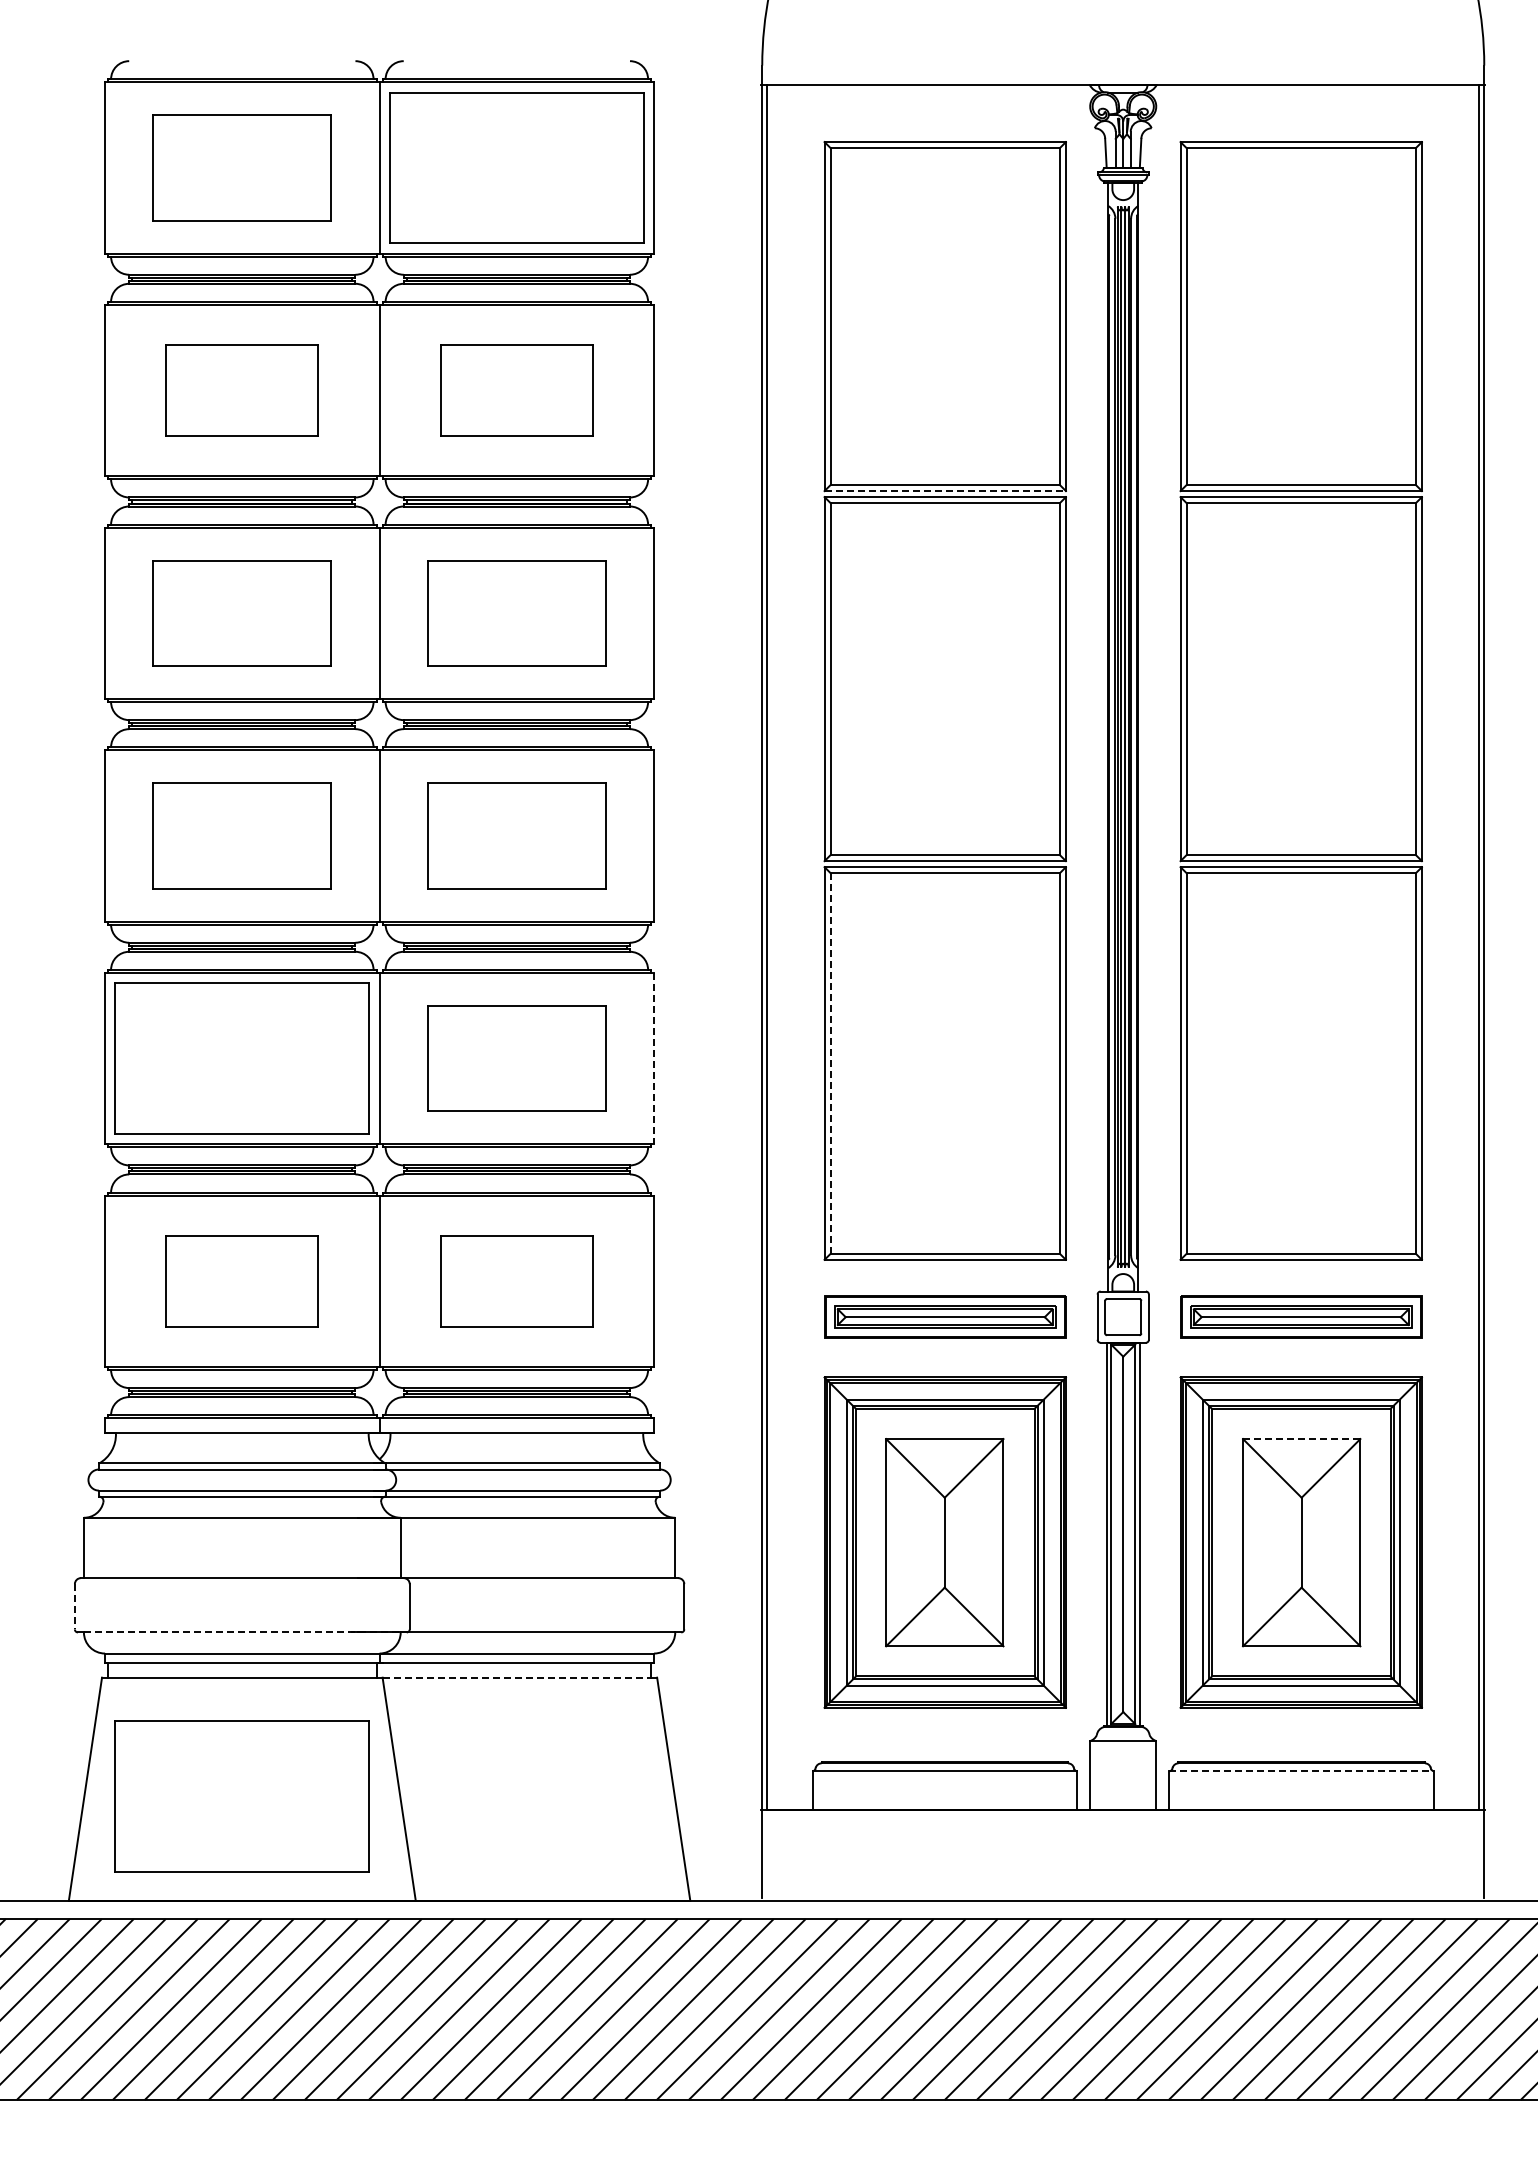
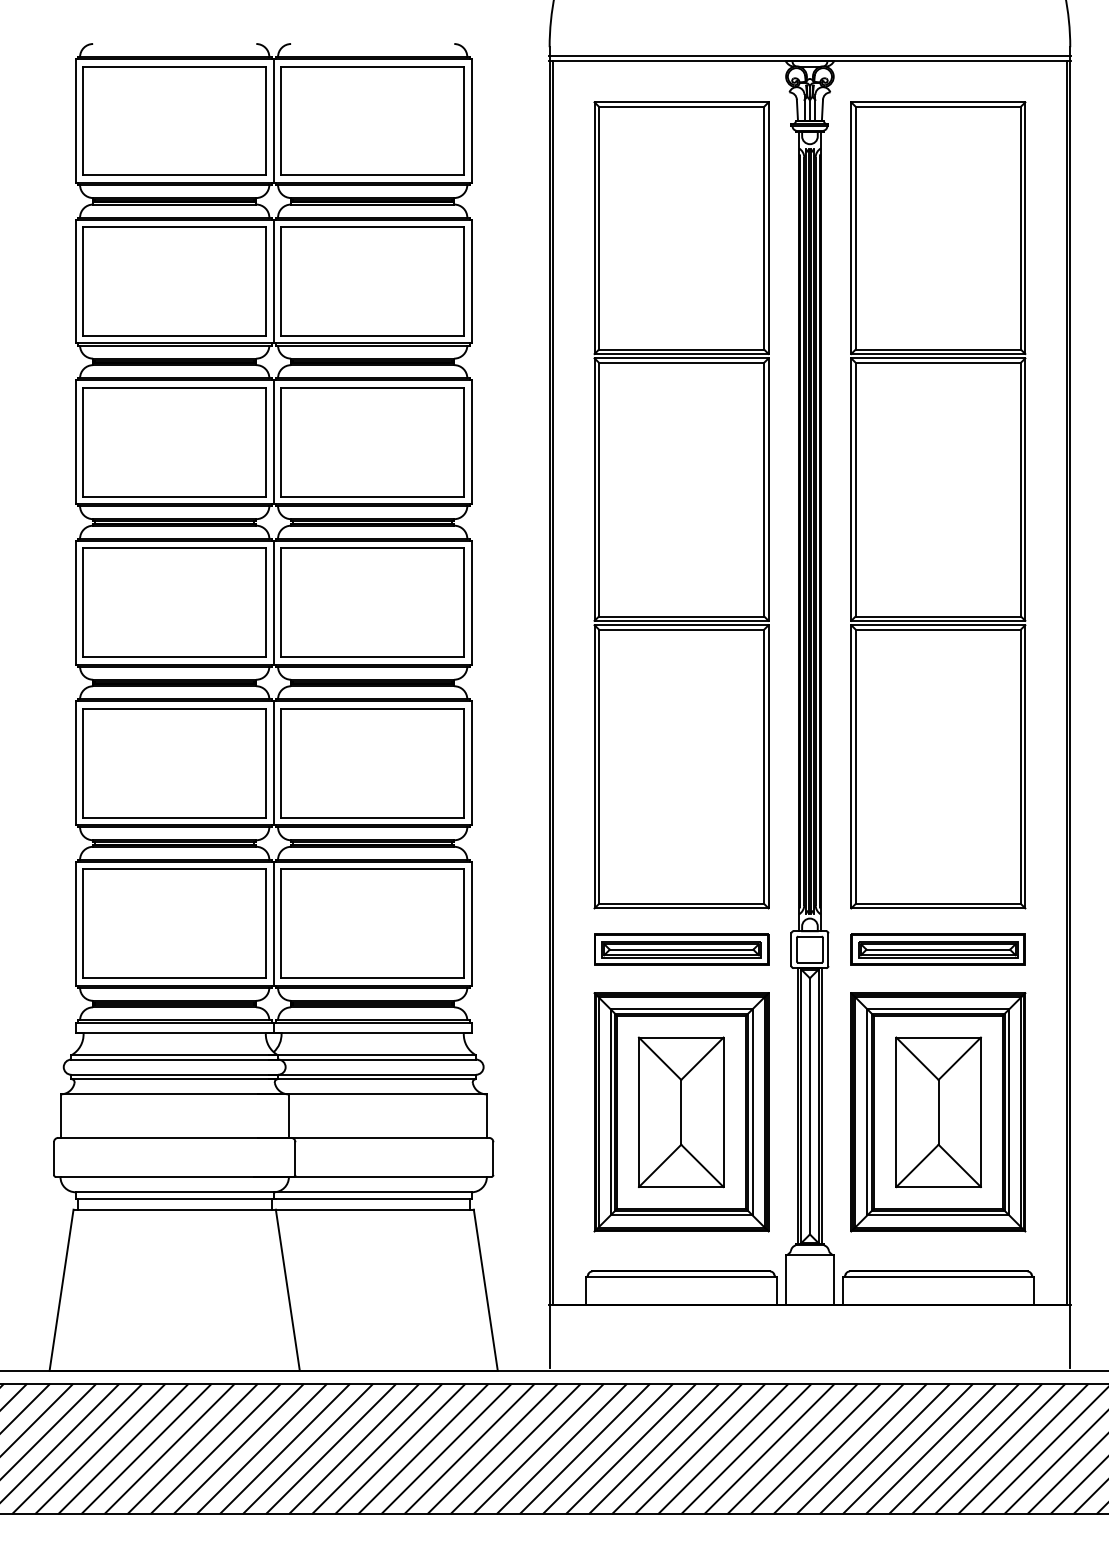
line: (1123, 77) -> (810, 55), added
part: (241, 167) -> (174, 120), size x1.43
part: (241, 390) -> (174, 281), size x1.67
part: (516, 390) -> (372, 281), size x1.67
line: (945, 491) -> (681, 354), dashed -> solid
part: (241, 613) -> (174, 442), size x1.43
part: (516, 613) -> (372, 442), size x1.43
part: (241, 835) -> (174, 602), size x1.43
part: (516, 835) -> (372, 602), size x1.43
part: (516, 1058) -> (372, 763), size x1.43
line: (654, 1058) -> (471, 763), dashed -> solid
line: (830, 1063) -> (598, 766), dashed -> solid
part: (241, 1281) -> (174, 923), size x1.67
part: (516, 1281) -> (372, 923), size x1.67
line: (1301, 1439) -> (938, 1037), dashed -> solid
line: (74, 1606) -> (53, 1158), dashed -> solid
line: (242, 1632) -> (174, 1177), dashed -> solid
line: (517, 1677) -> (373, 1209), dashed -> solid
line: (1302, 1771) -> (939, 1277), dashed -> solid
part: (241, 1796) -> (174, 1295), removed

